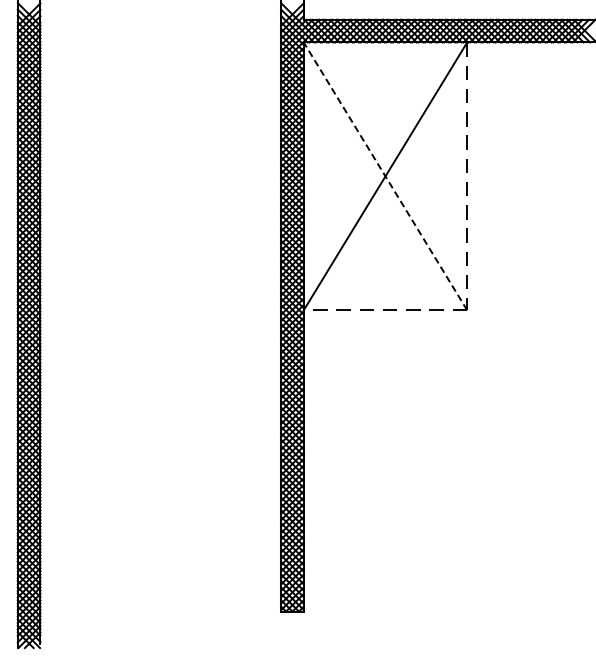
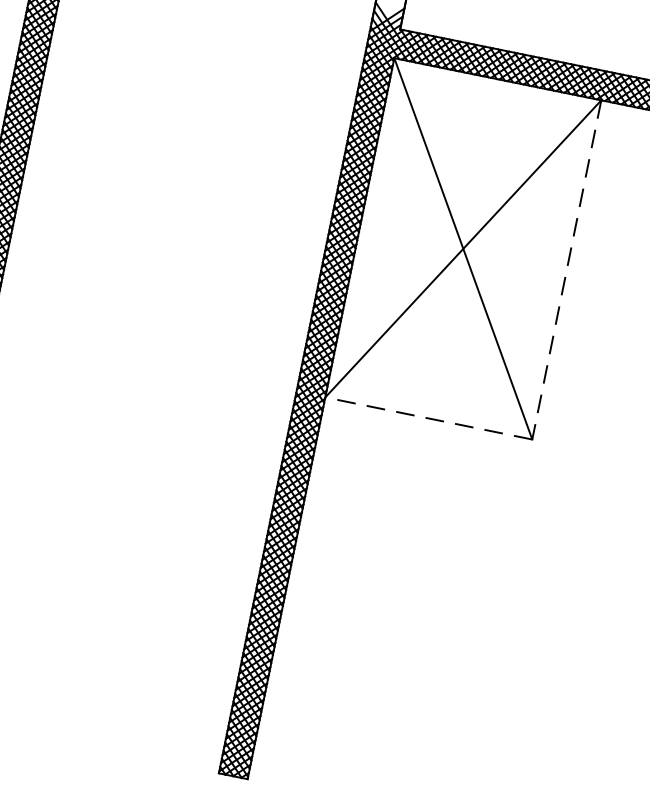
line: (385, 176) -> (463, 249), dashed -> solid

